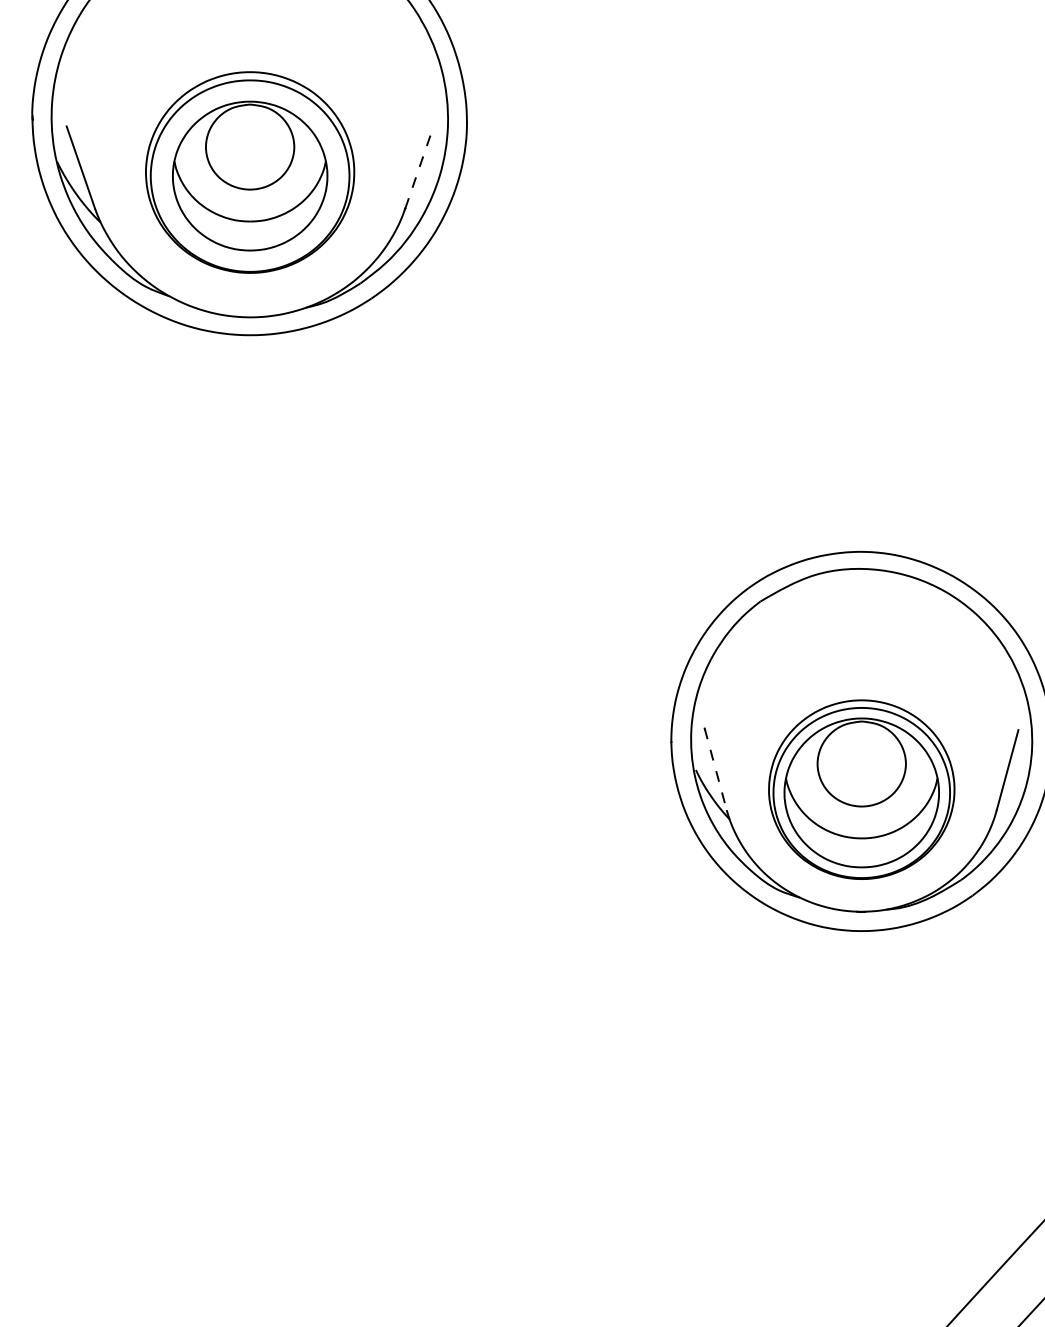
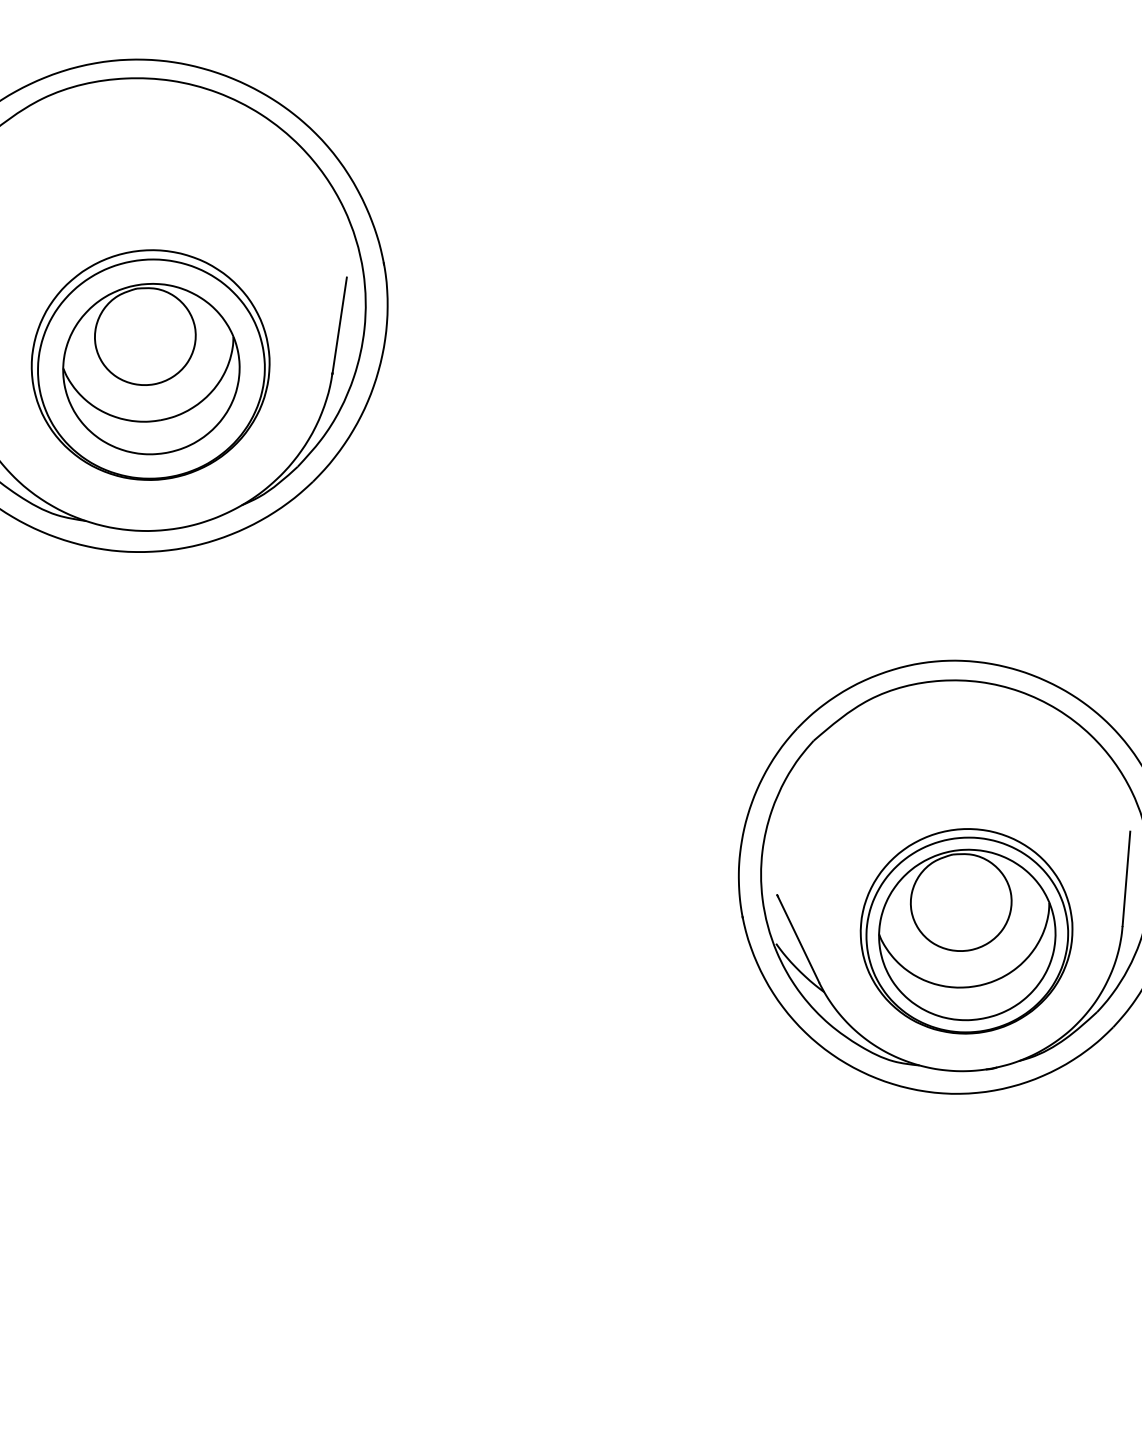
line: (419, 168) -> (340, 325), dashed -> solid
line: (715, 769) -> (798, 939), dashed -> solid

